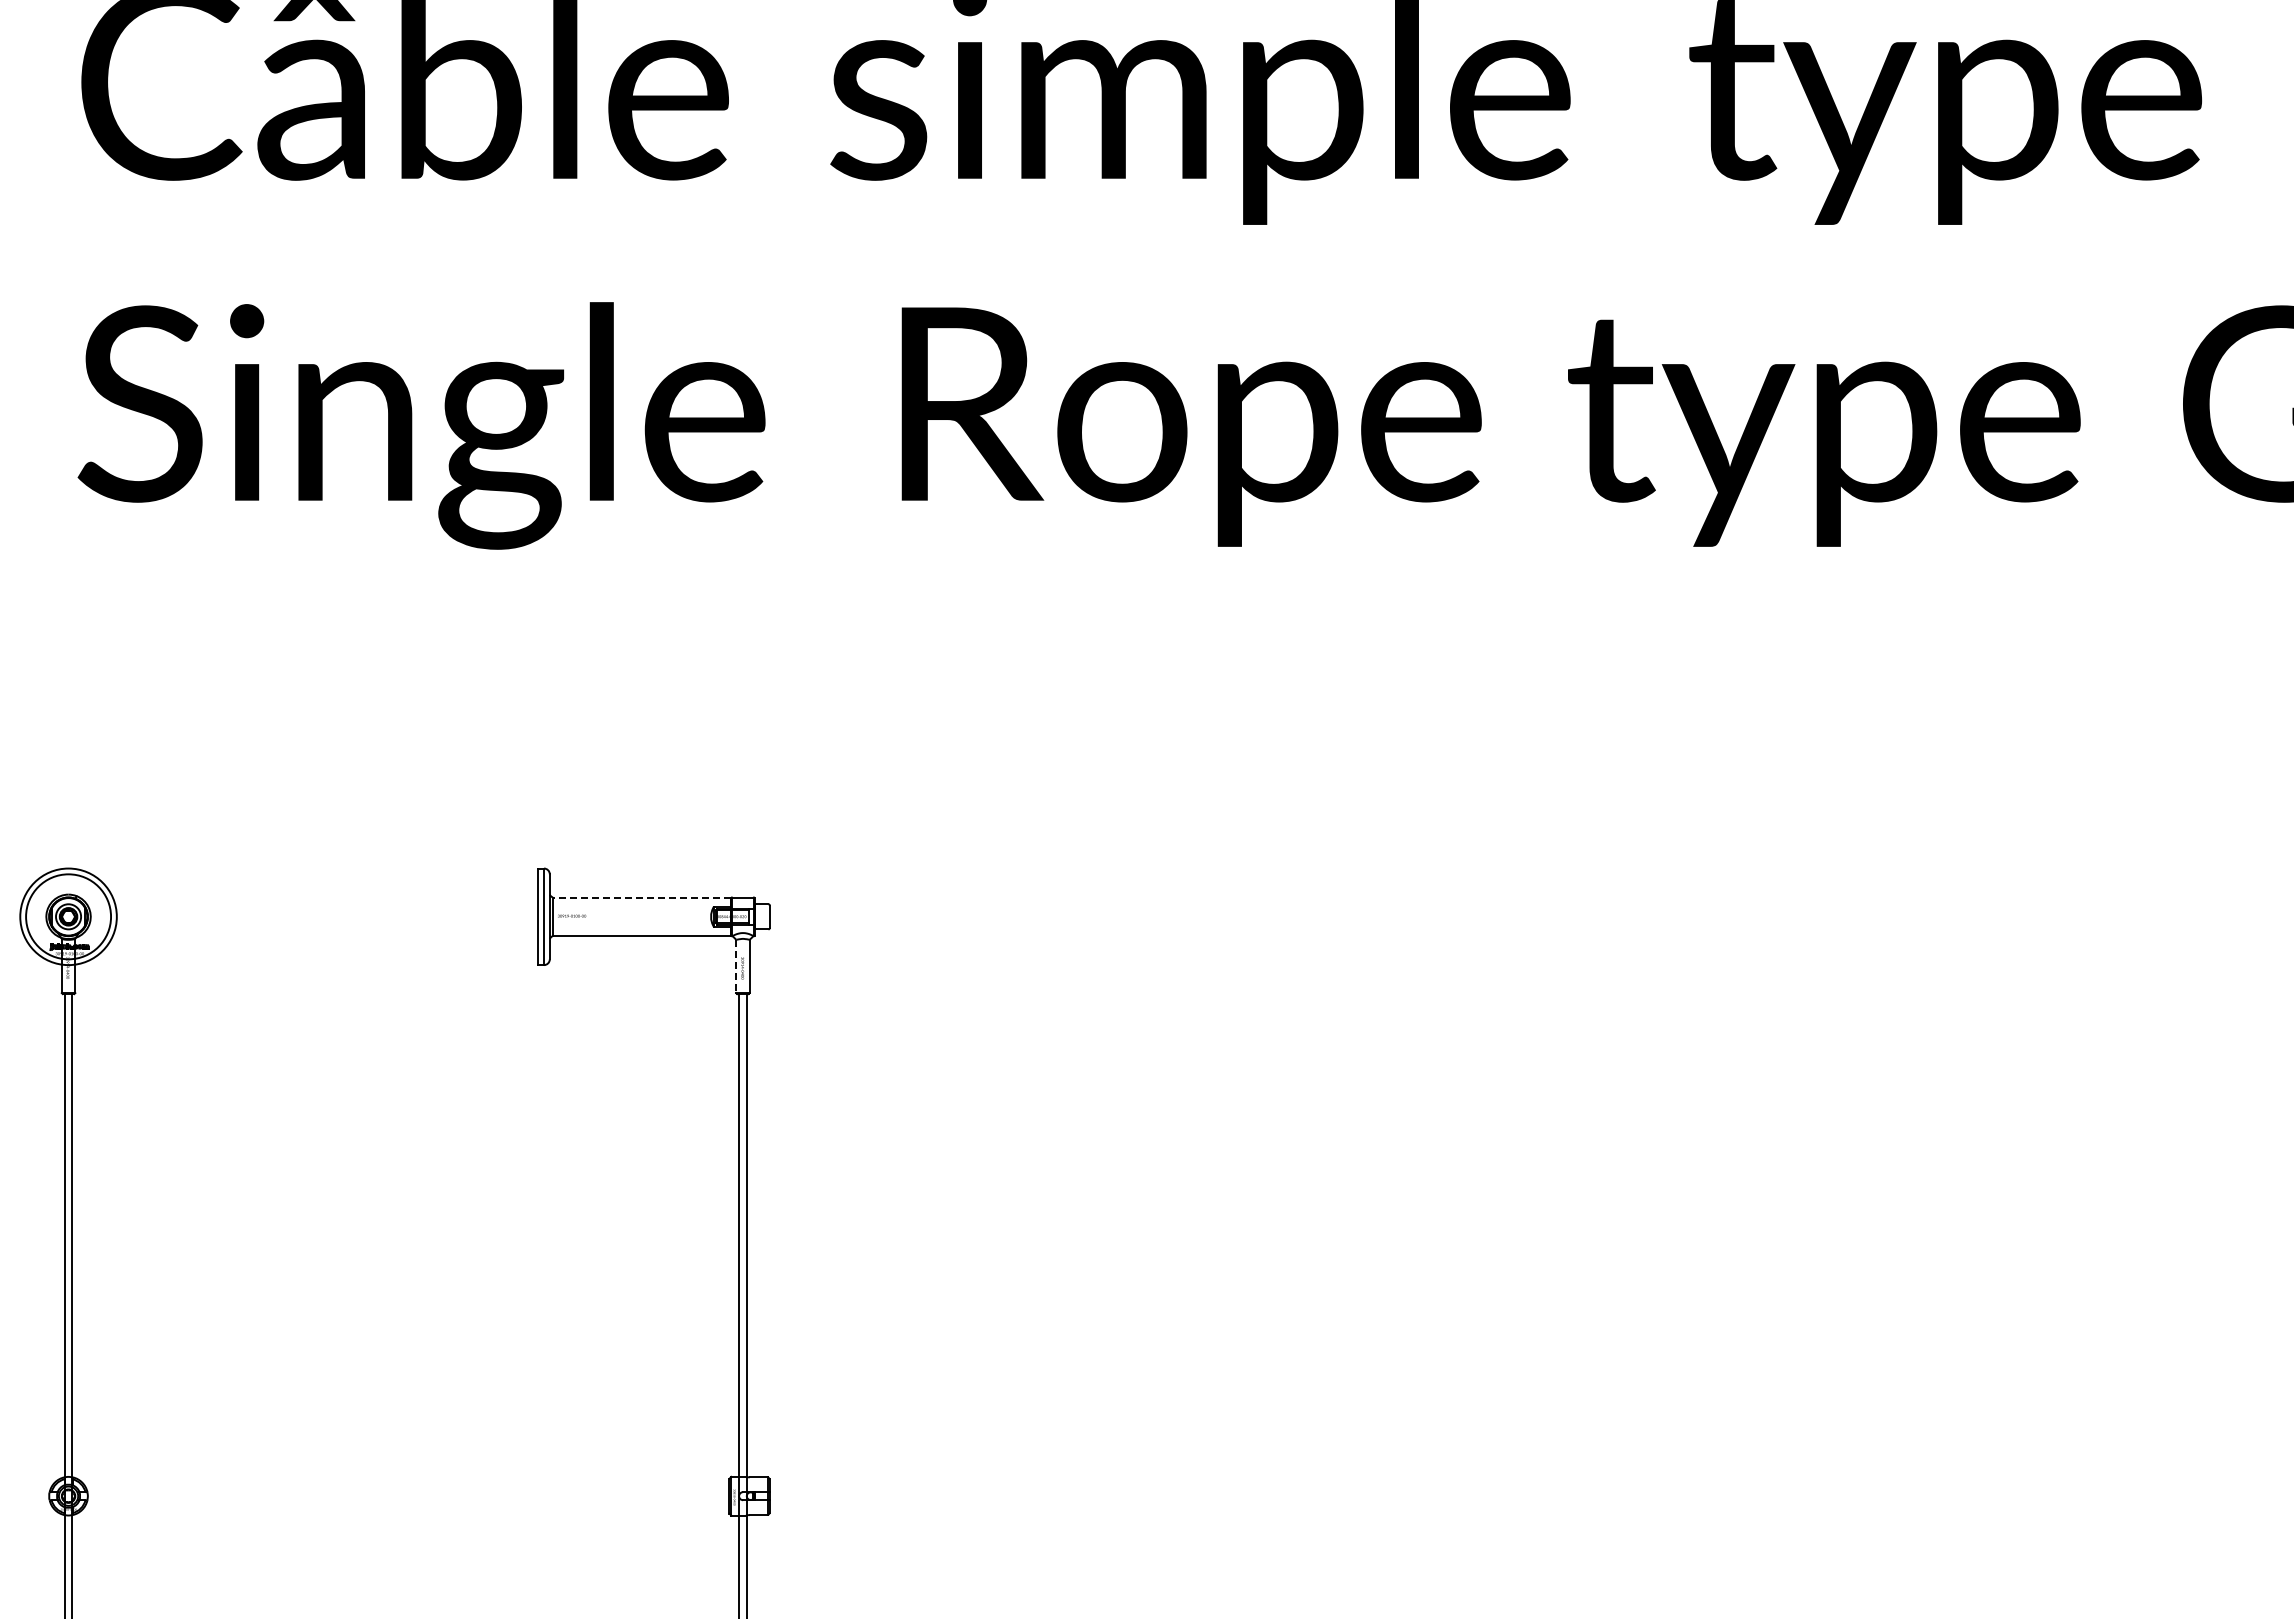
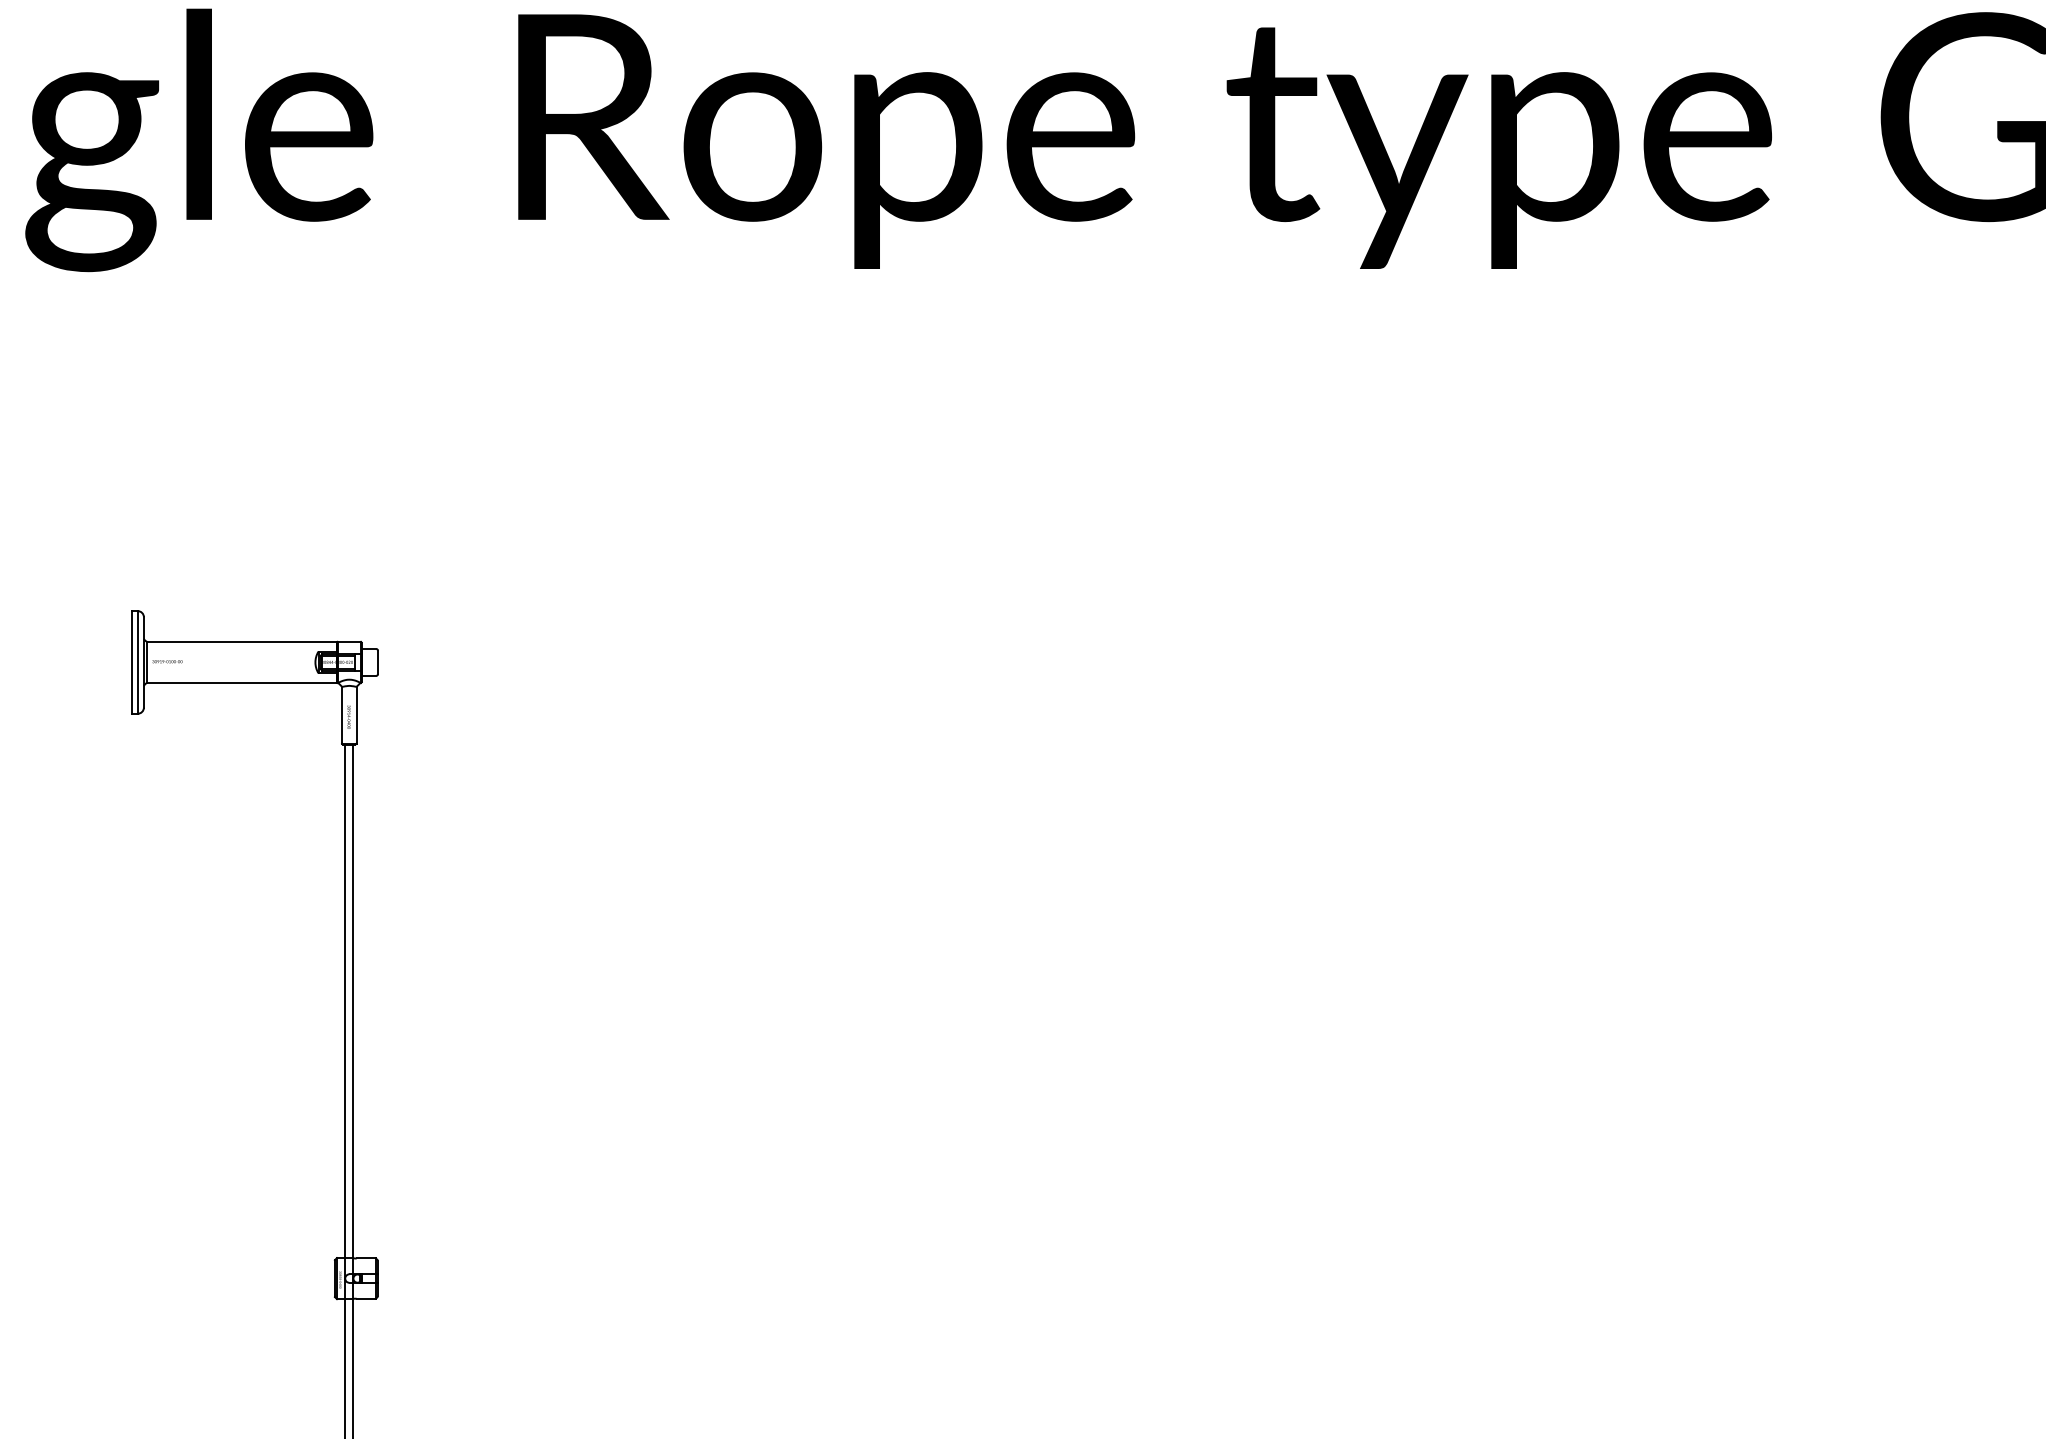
line: (641, 897) -> (241, 641), dashed -> solid
line: (736, 966) -> (342, 715), dashed -> solid

